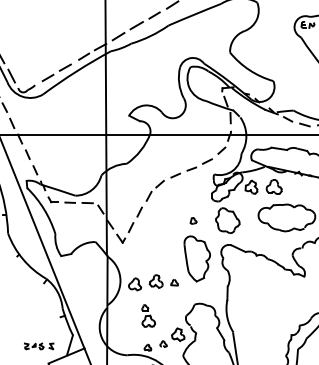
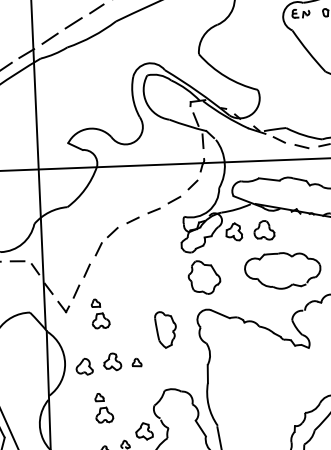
part: (193, 220) -> (158, 279), removed
part: (148, 244) -> (100, 313), added
part: (196, 258) -> (164, 329), size x0.6

